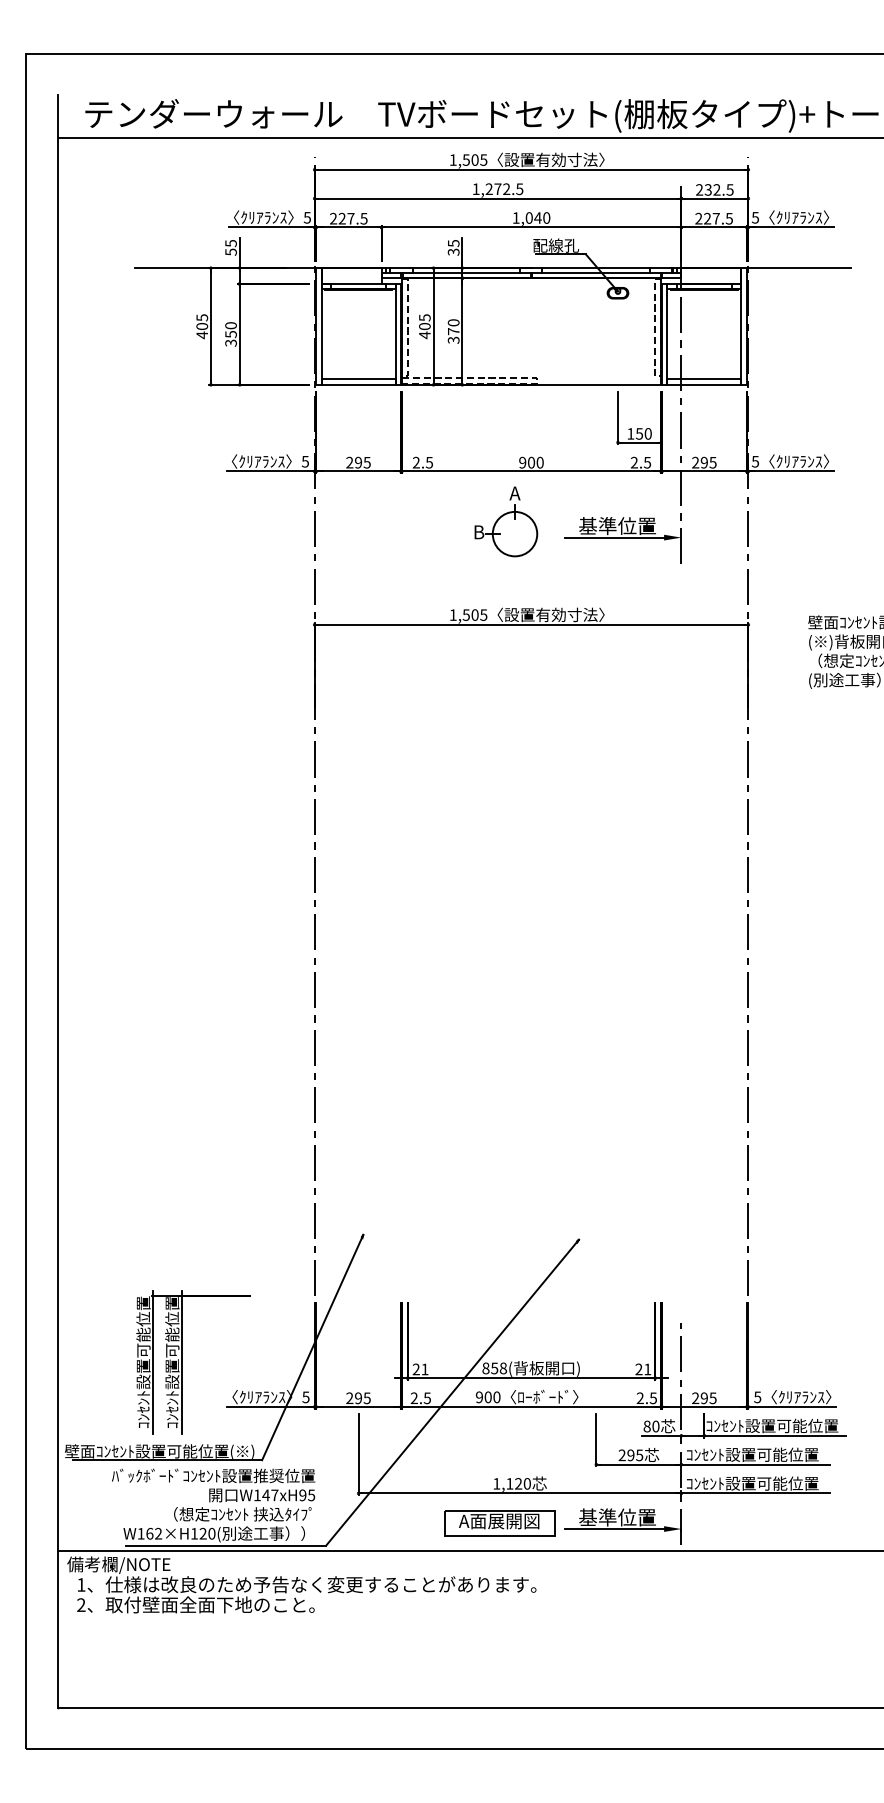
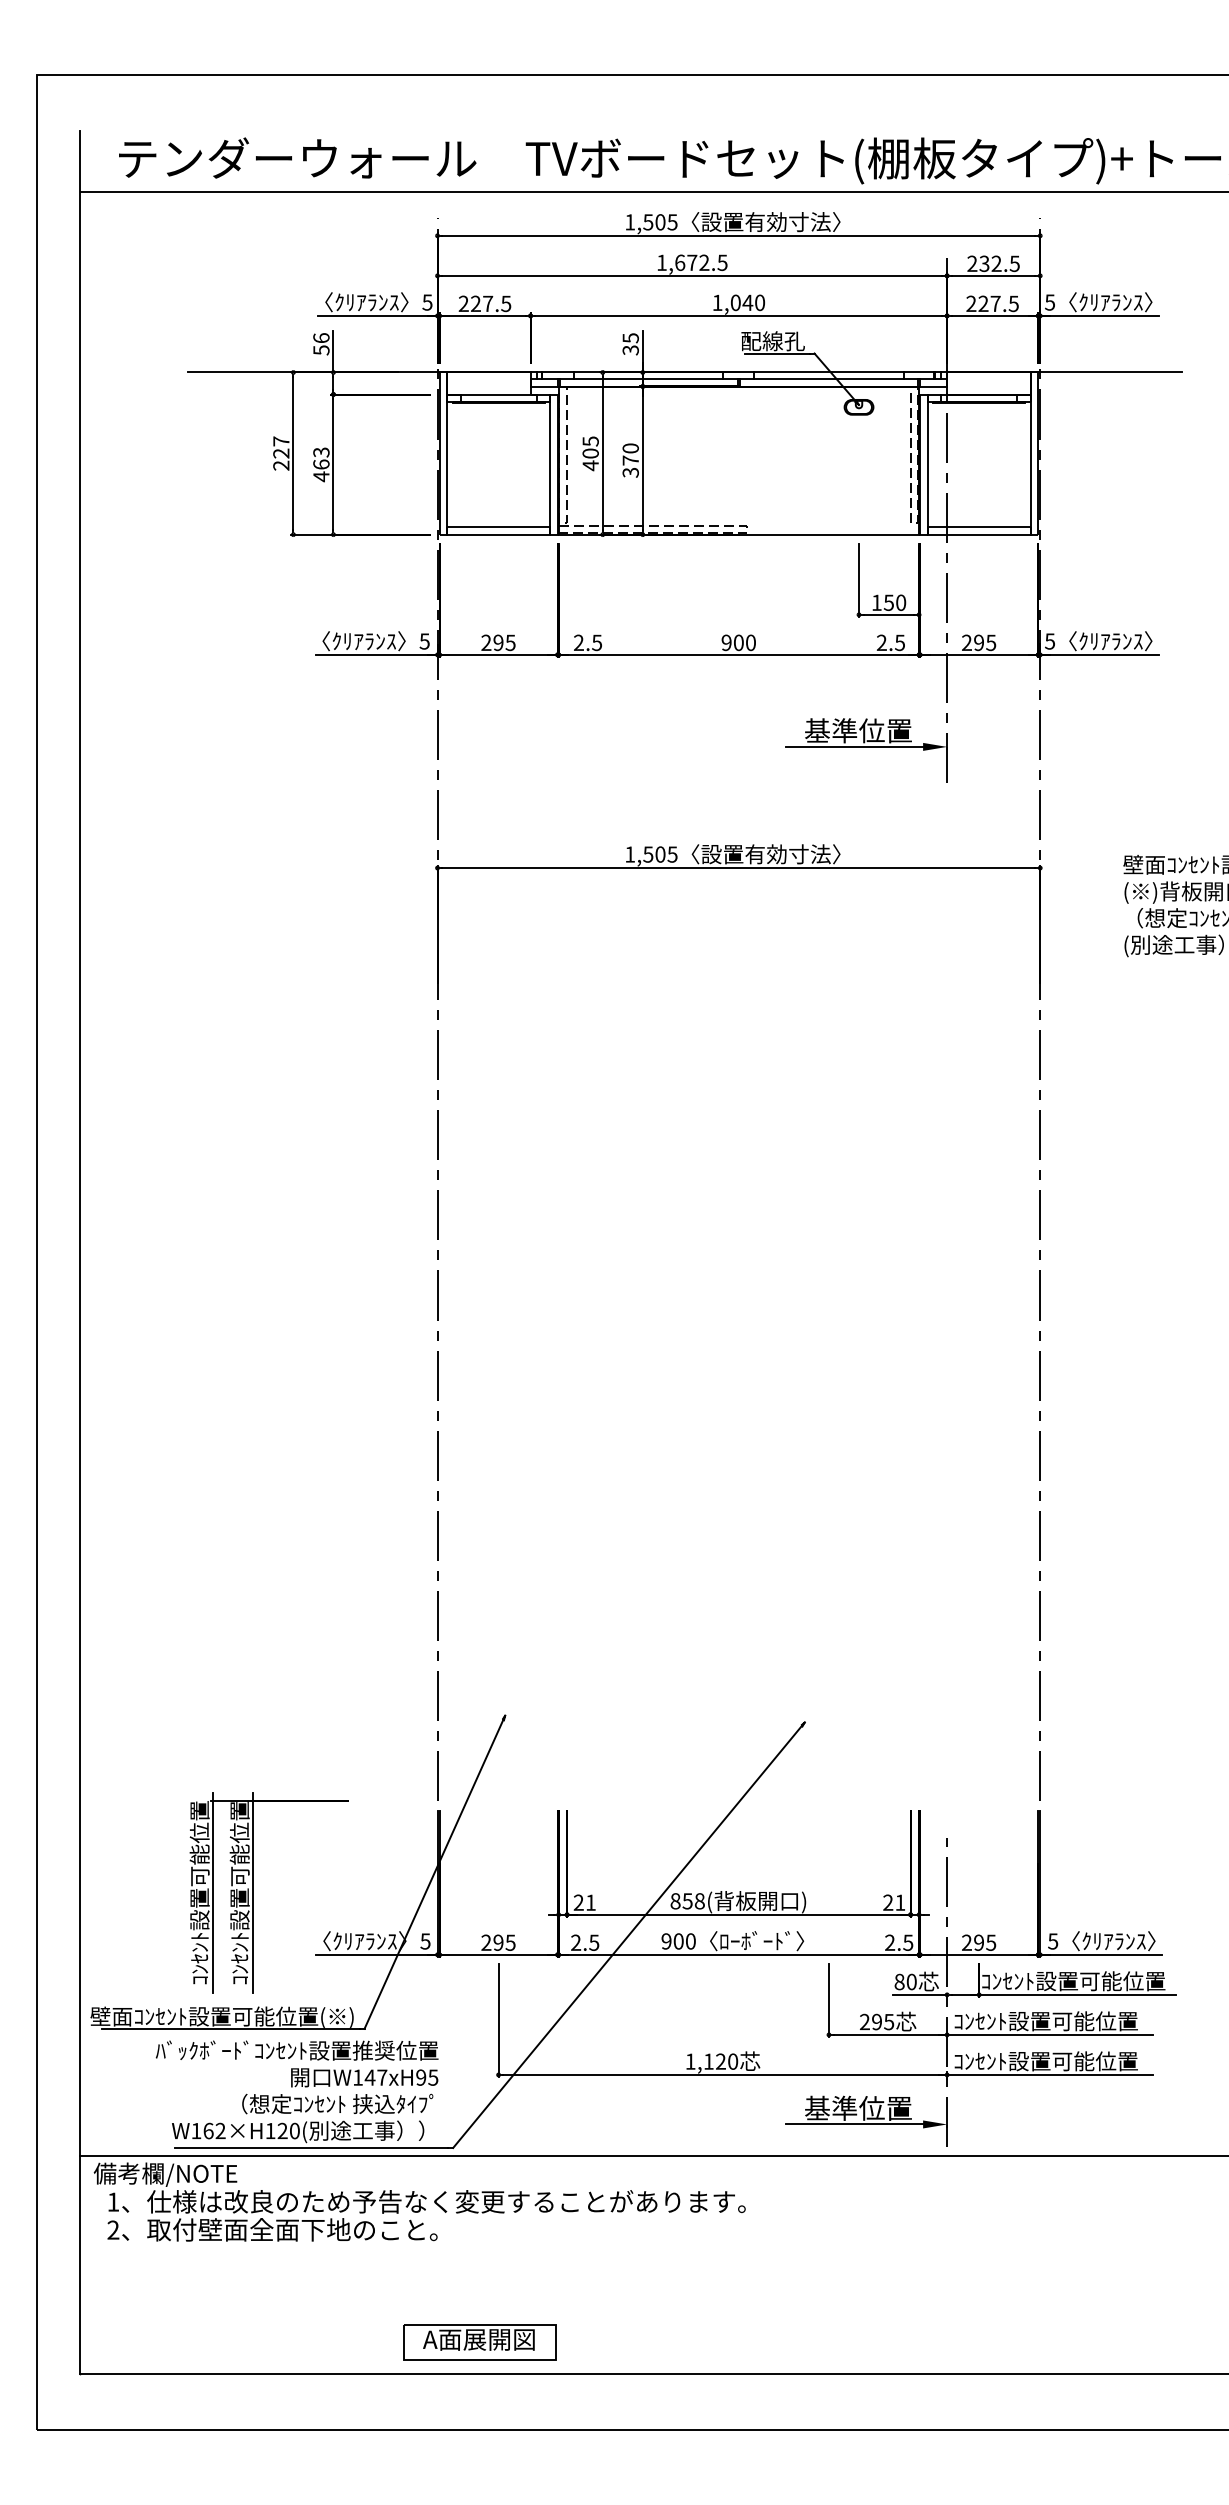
text: (489, 188) -> (680, 262), 1,272.5 -> 1,672.5
text: (231, 243) -> (321, 338), 55 -> 56
text: (202, 326) -> (281, 453), 405 -> 227
text: (231, 334) -> (321, 464), 350 -> 463
part: (506, 521) -> (703, 724), removed
part: (499, 1523) -> (479, 2342), moved

